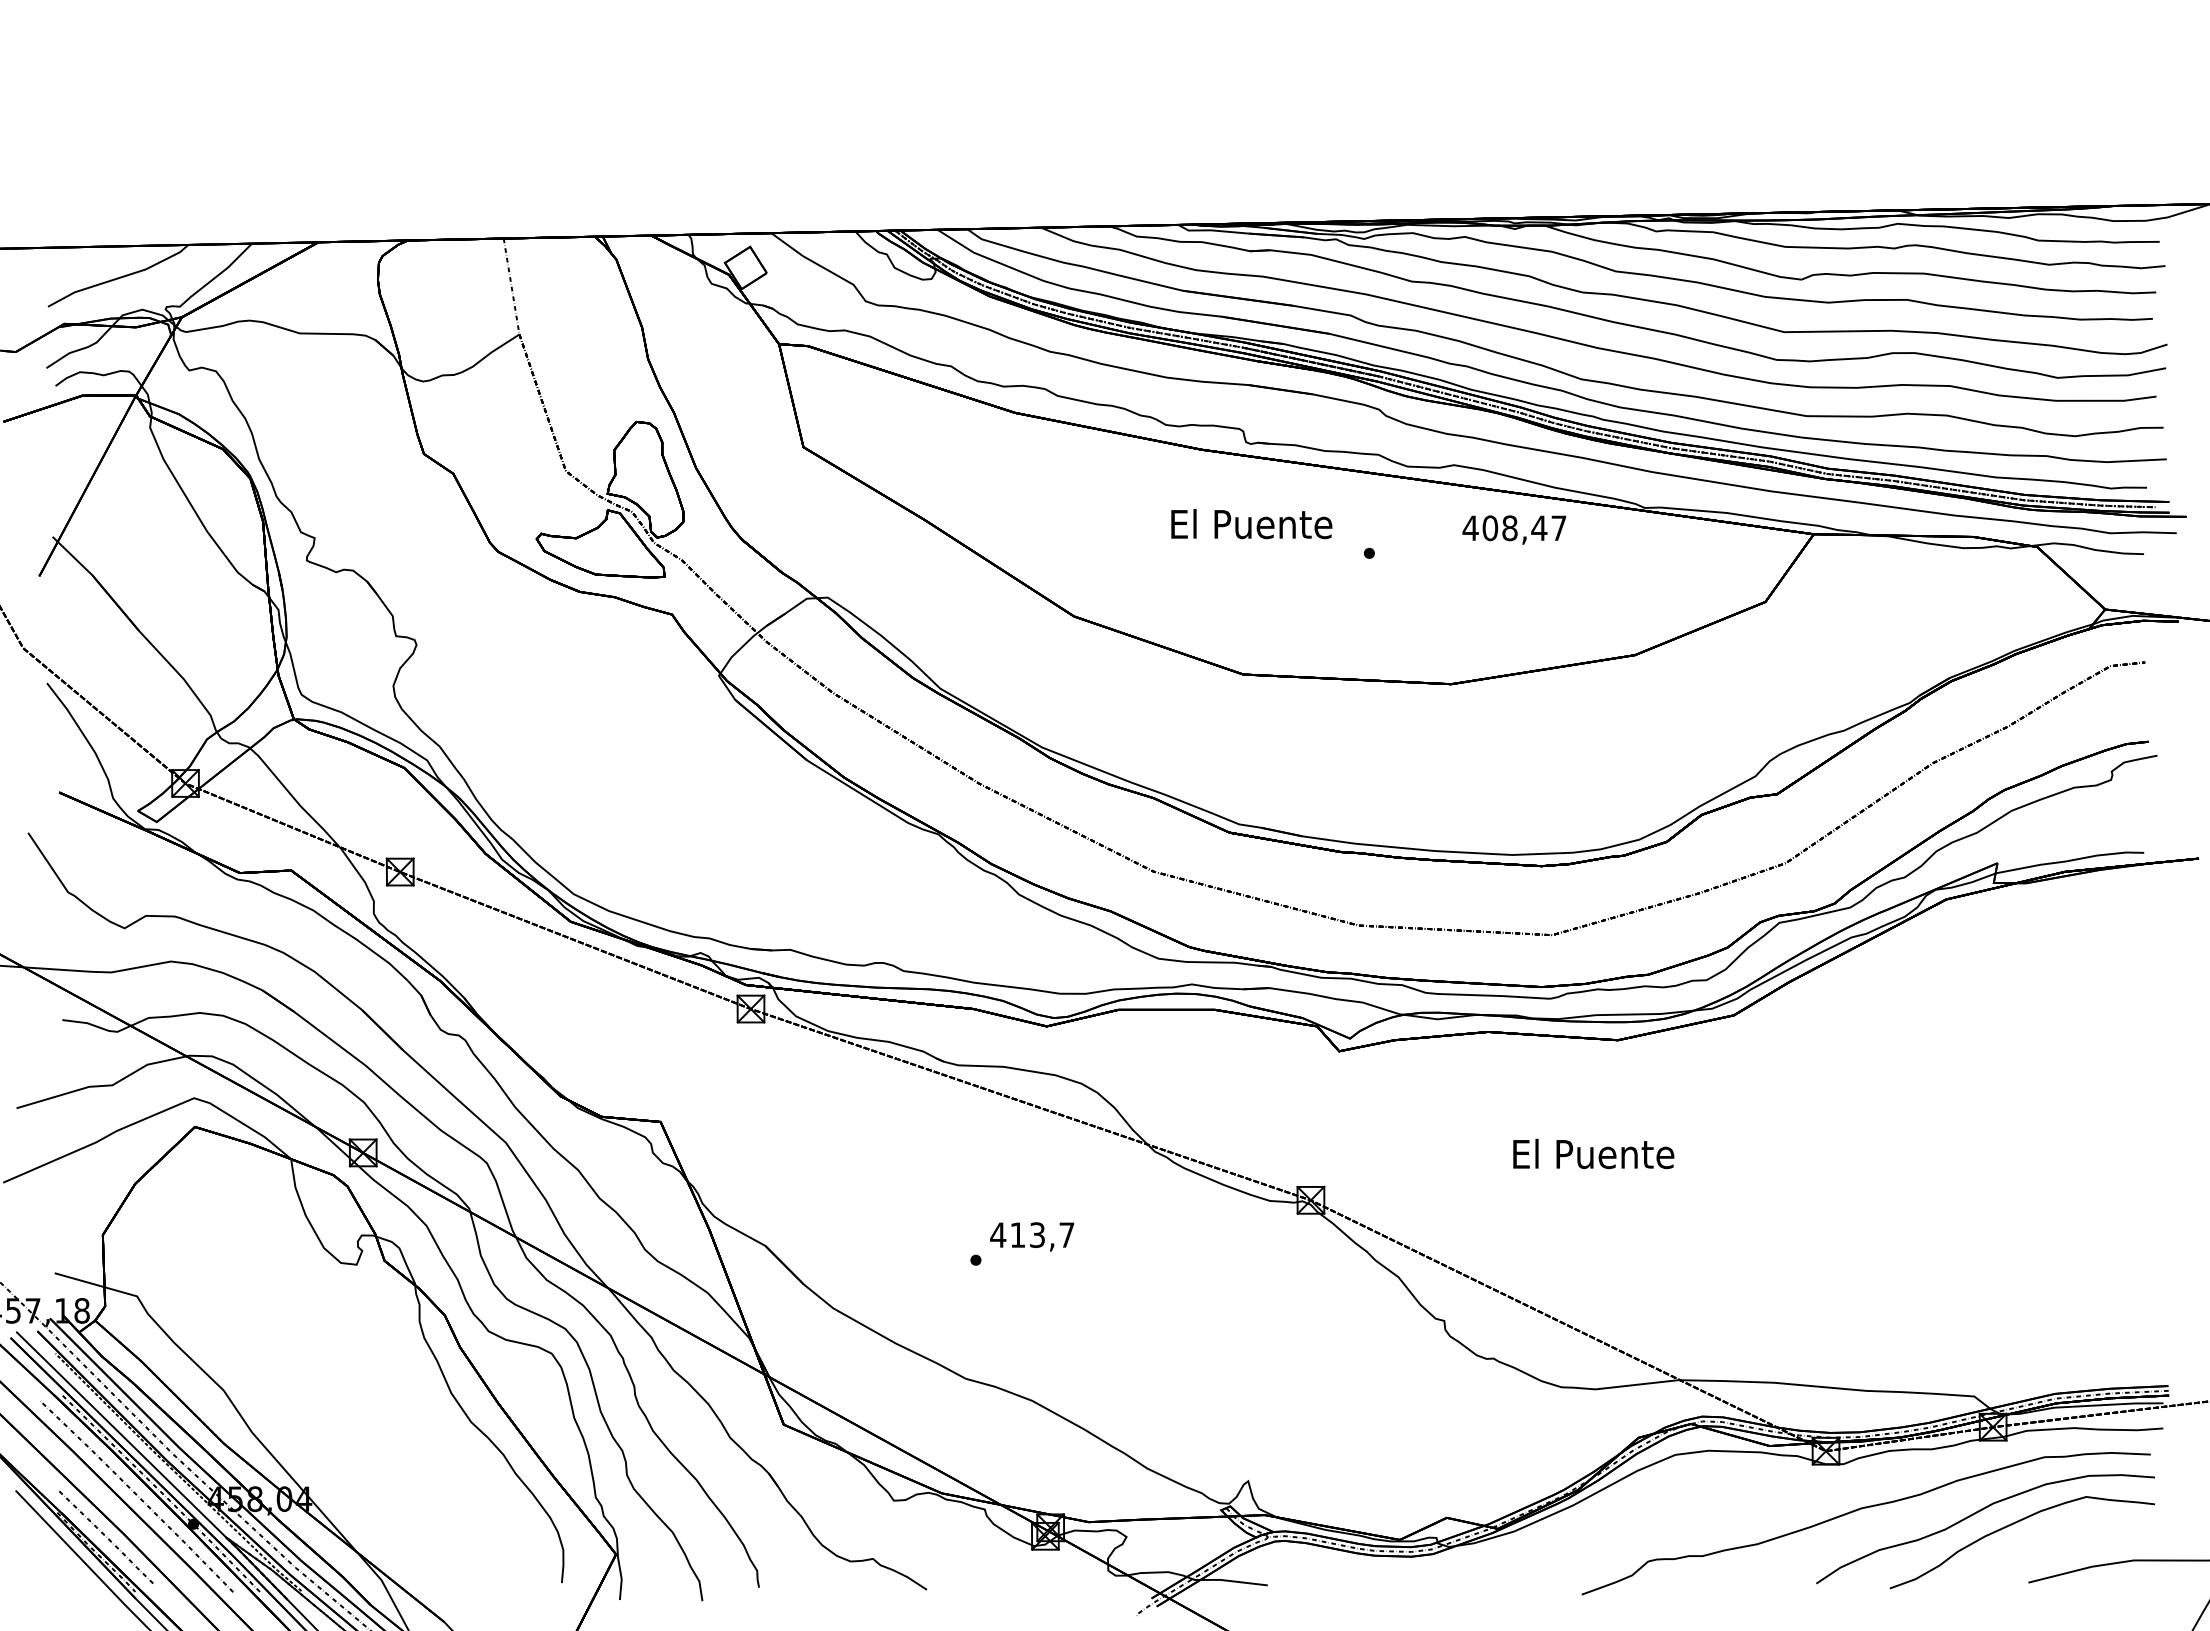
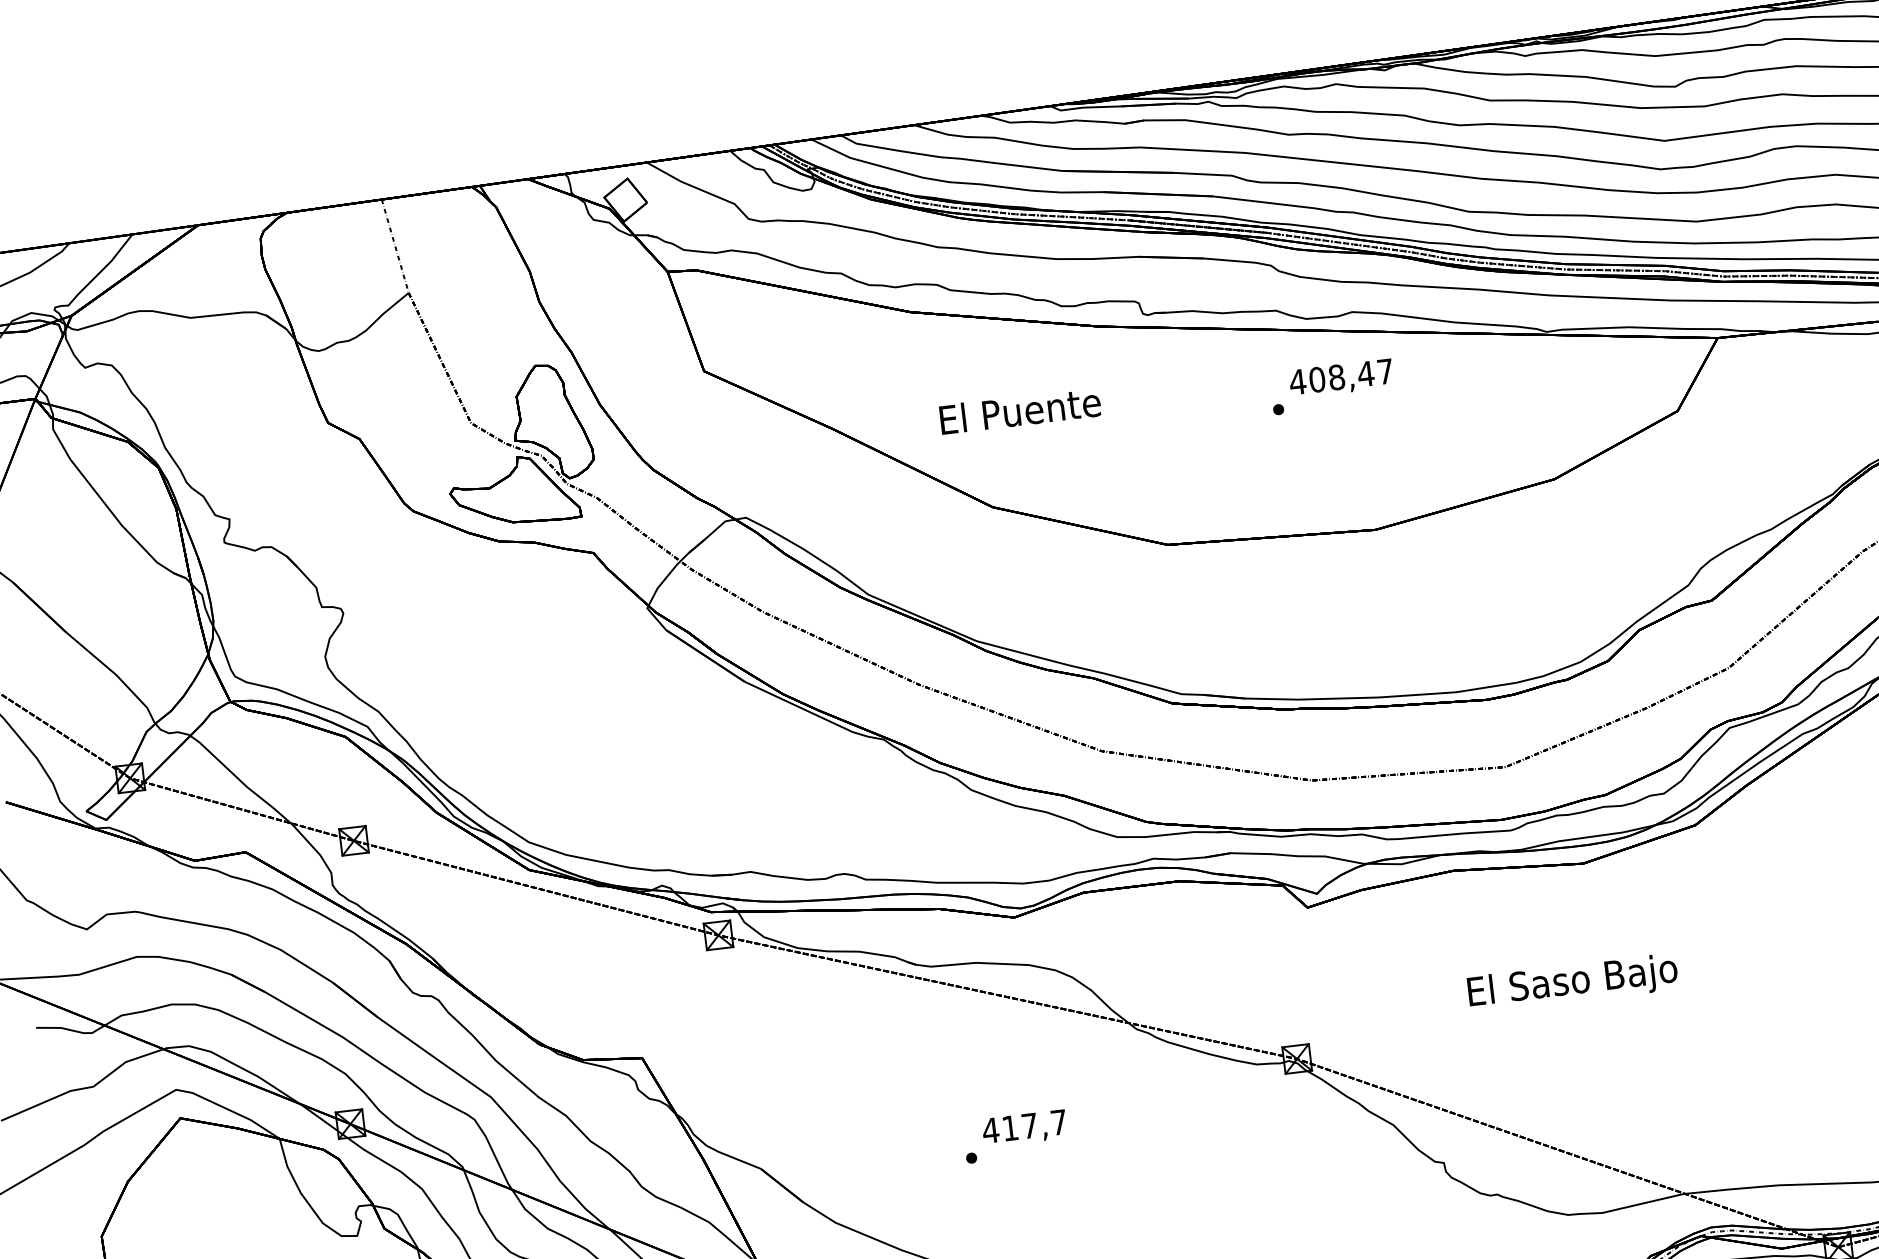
text: (1251, 524) -> (1020, 411), moved
text: (1514, 529) -> (1341, 378), moved
text: (1593, 1157) -> (1572, 983), El Puente -> El Saso Bajo
text: (1037, 1235) -> (1029, 1126), 413,7 -> 417,7

